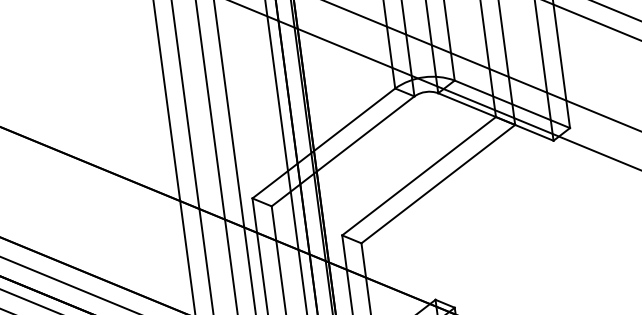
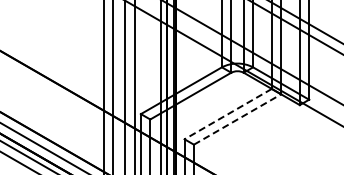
line: (417, 177) -> (227, 114), solid -> dashed
line: (438, 184) -> (237, 119), solid -> dashed

